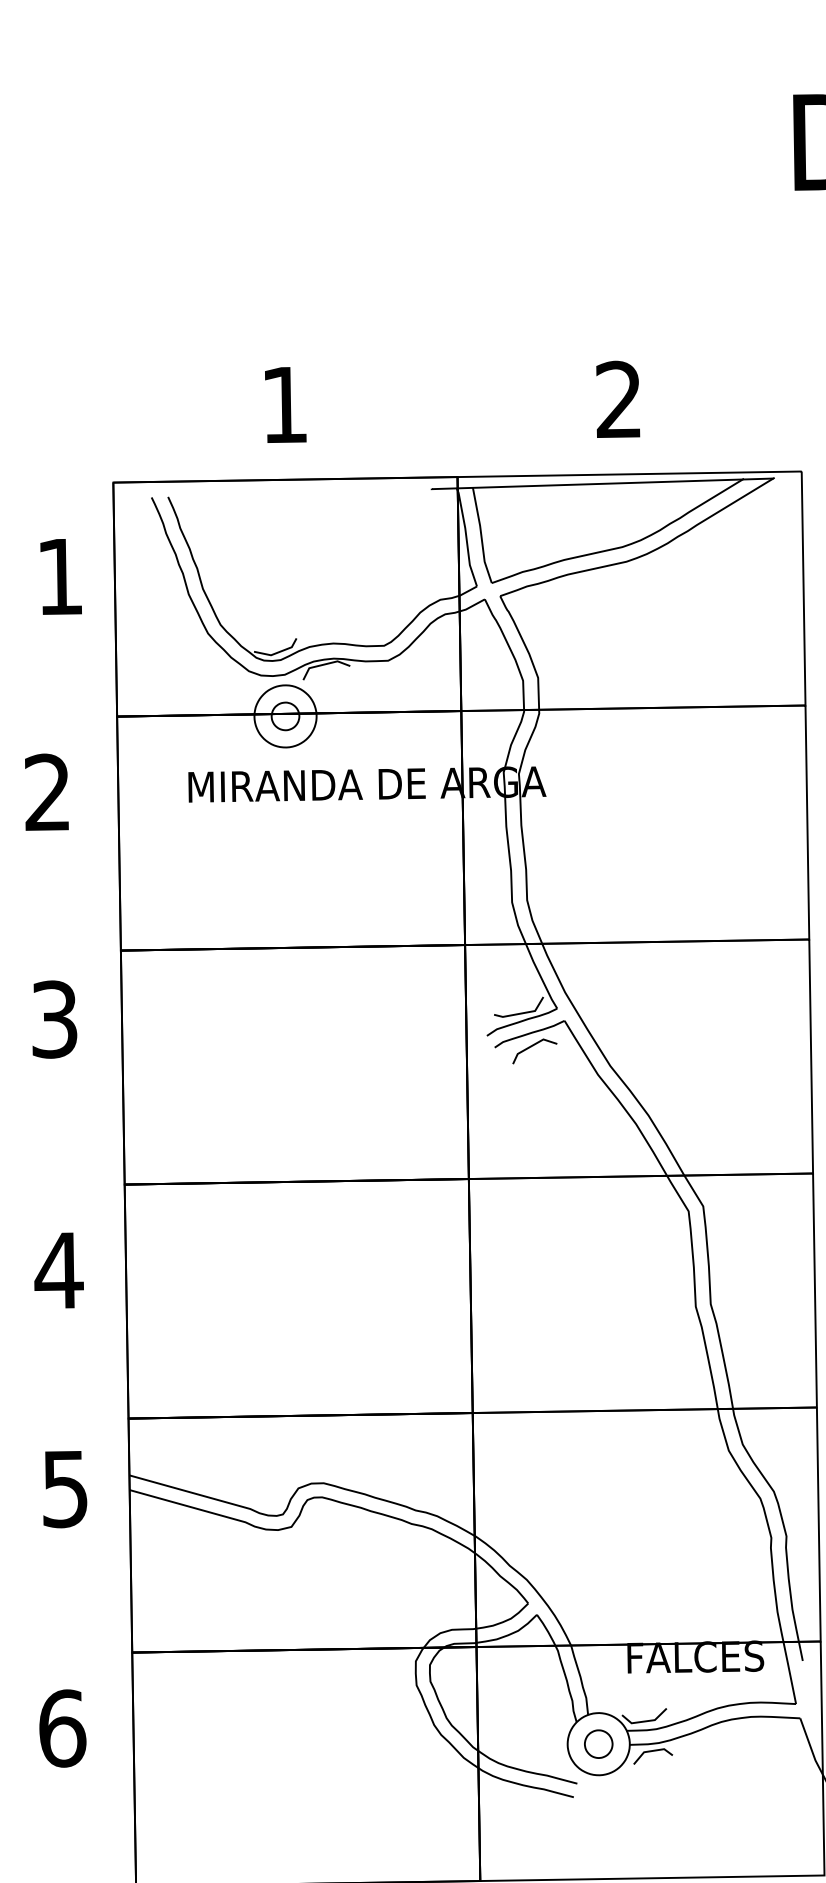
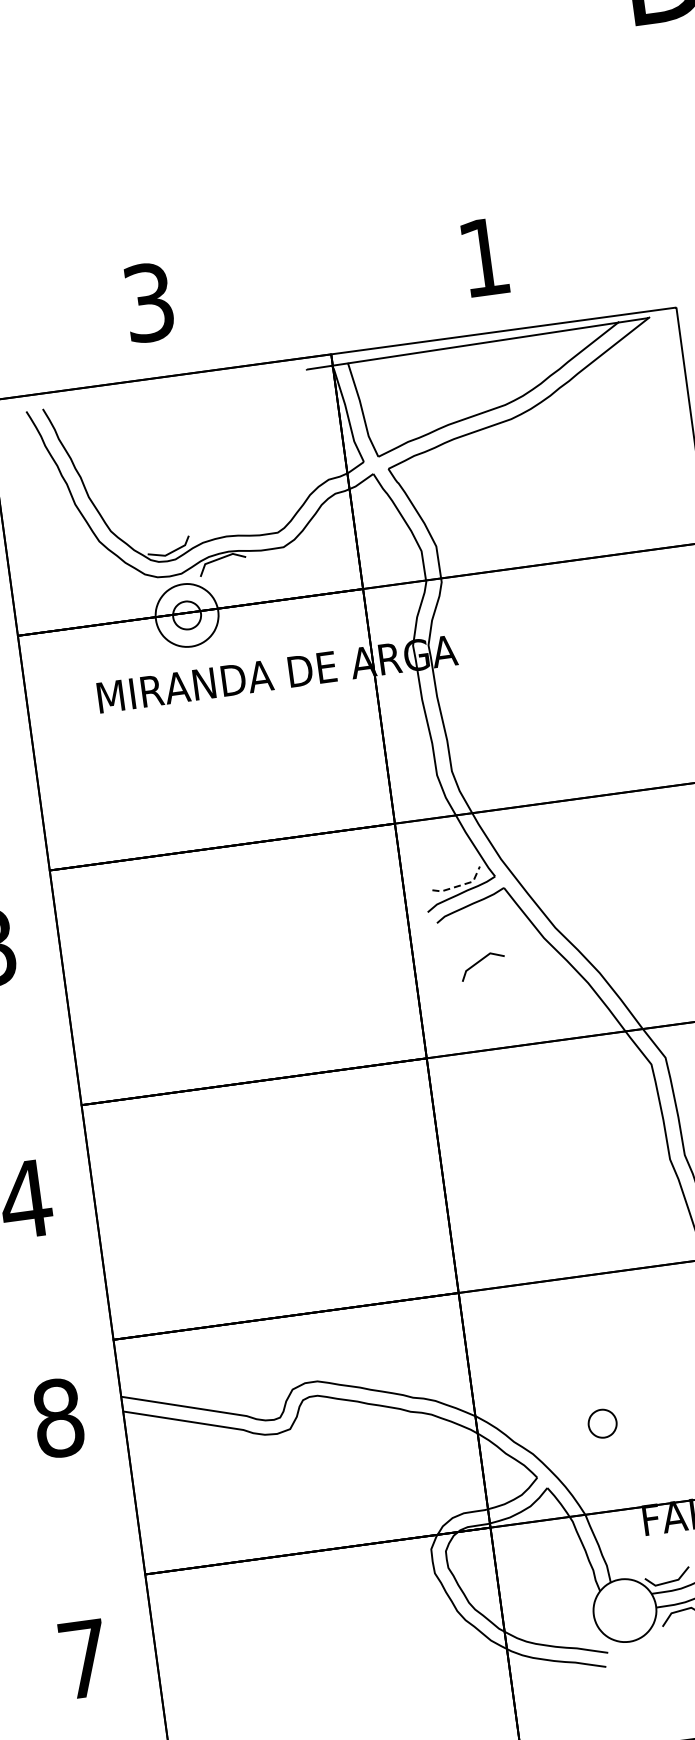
text: (618, 398) -> (483, 256), 2 -> 1
text: (284, 404) -> (148, 302), 1 -> 3
line: (522, 1013) -> (460, 885), solid -> dashed
line: (531, 1047) -> (479, 962), moved
text: (65, 1489) -> (58, 1418), 5 -> 8
text: (62, 1728) -> (84, 1659), 6 -> 7
part: (598, 1743) -> (602, 1423), moved

